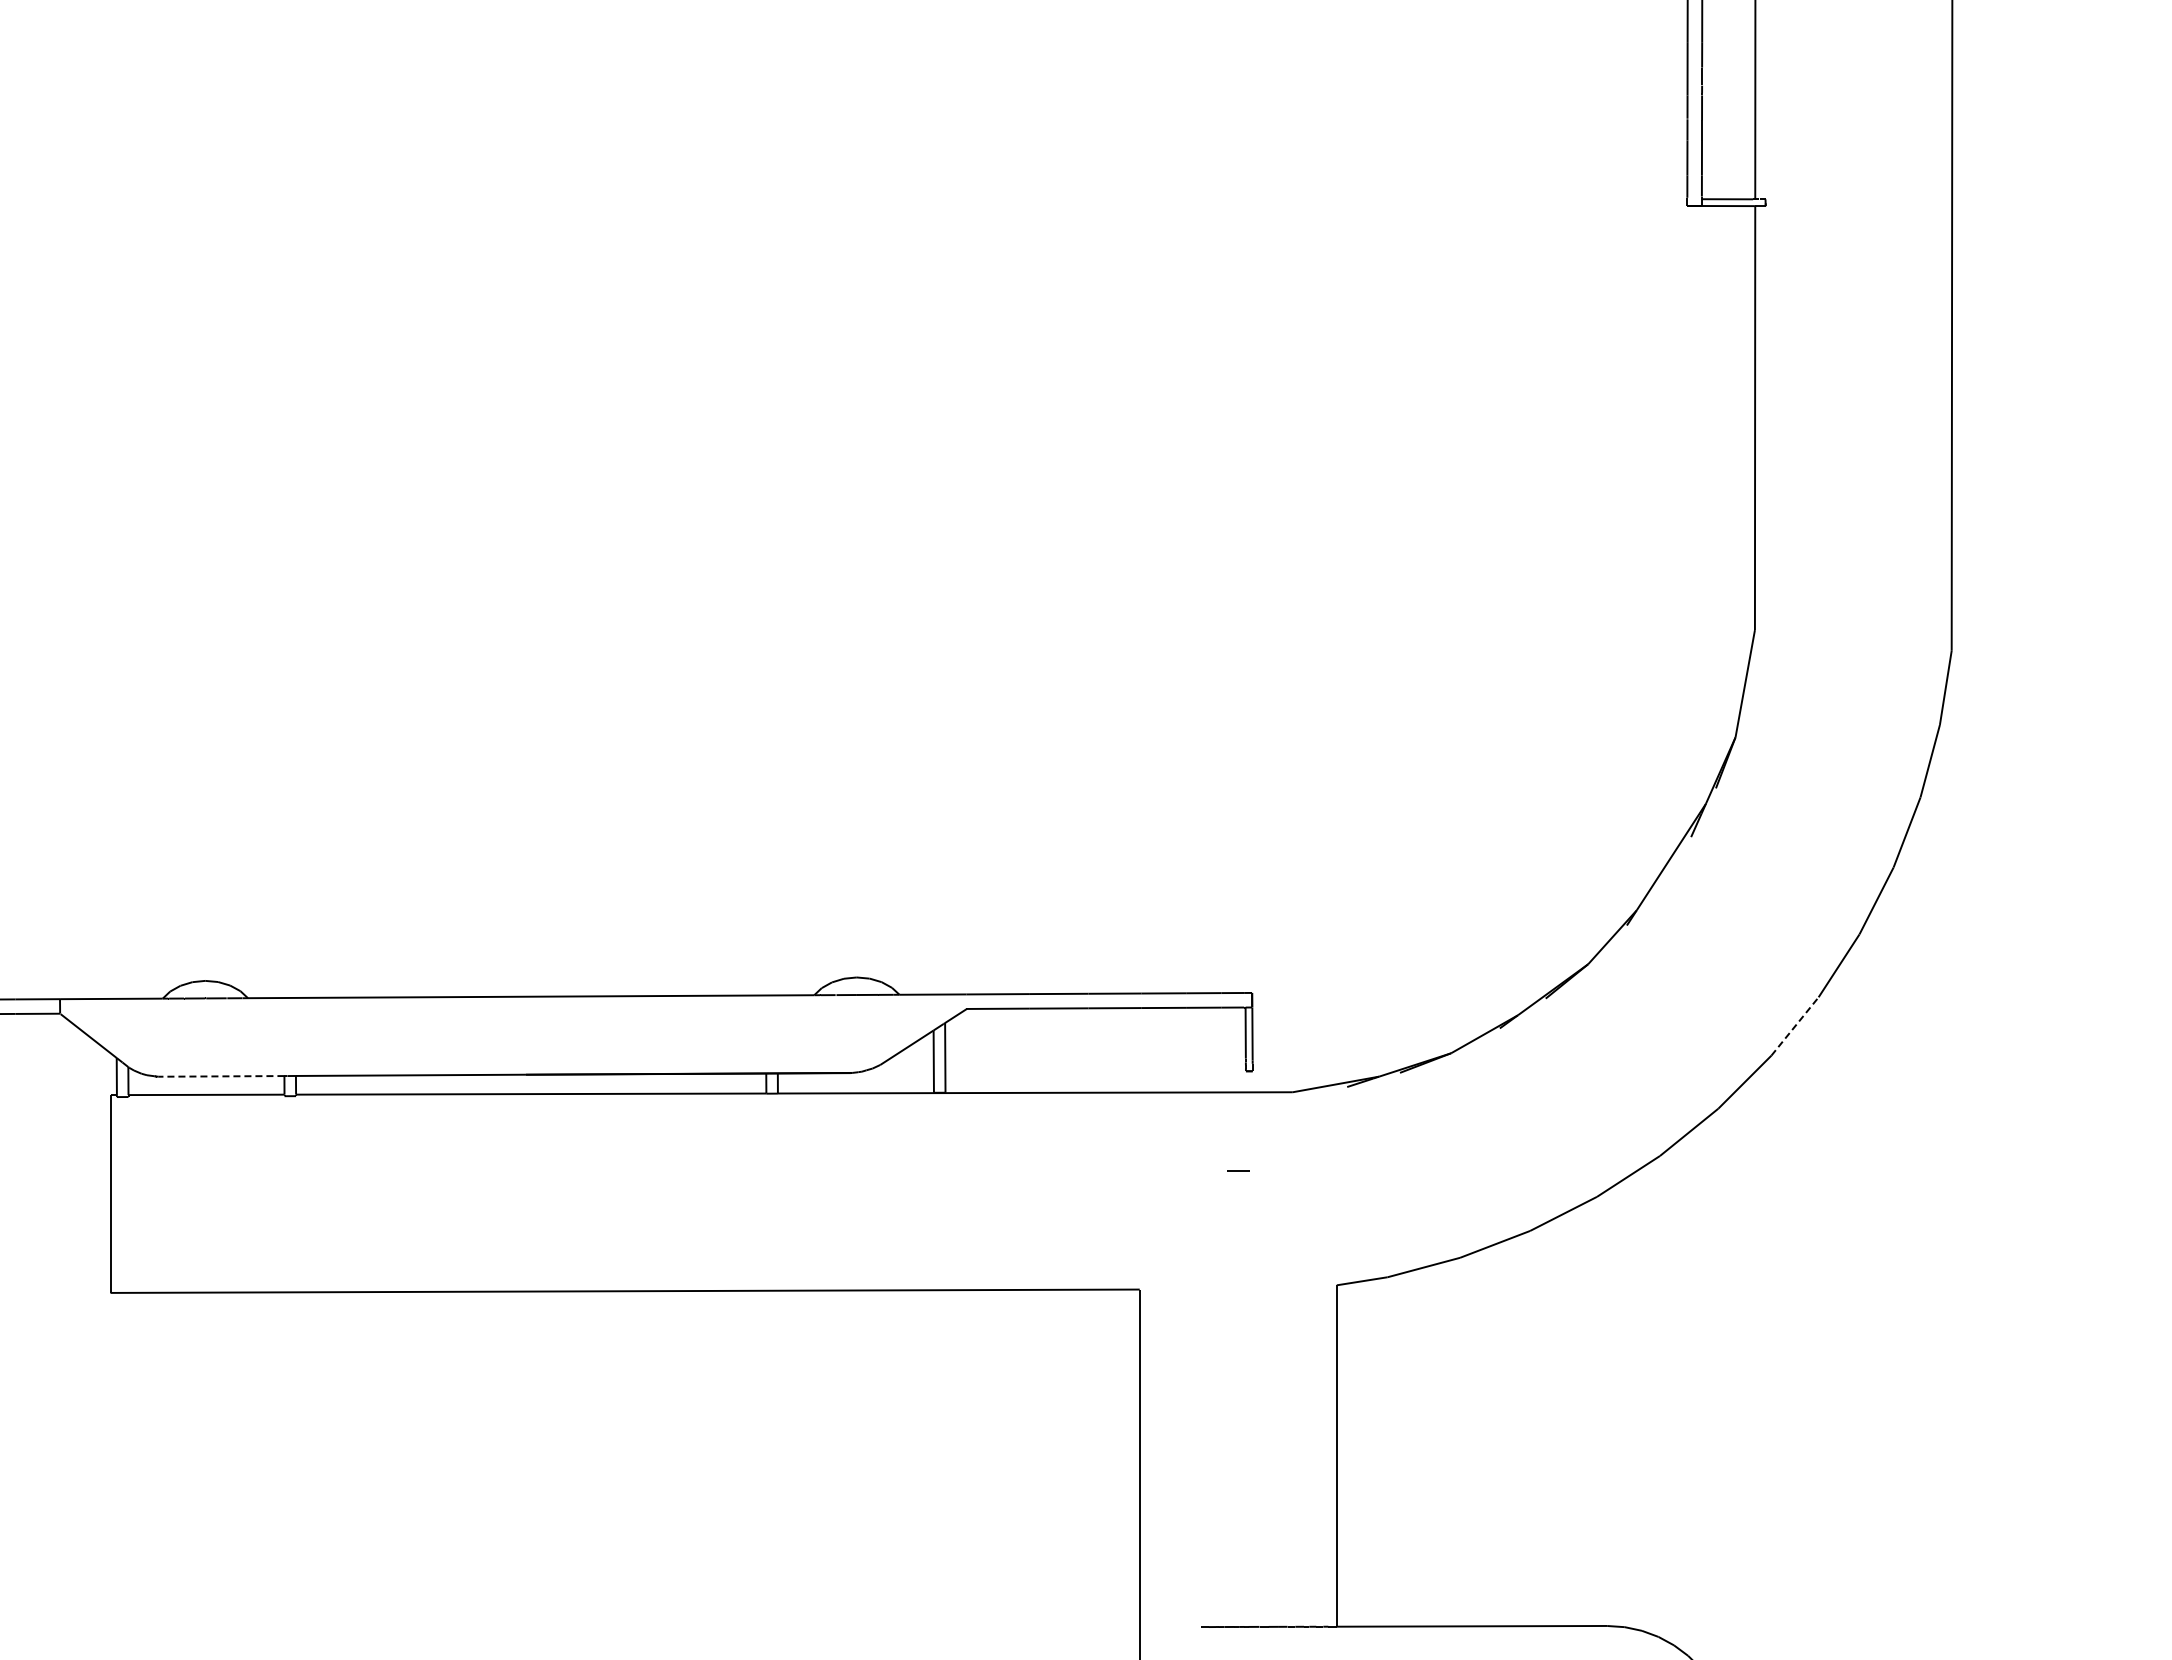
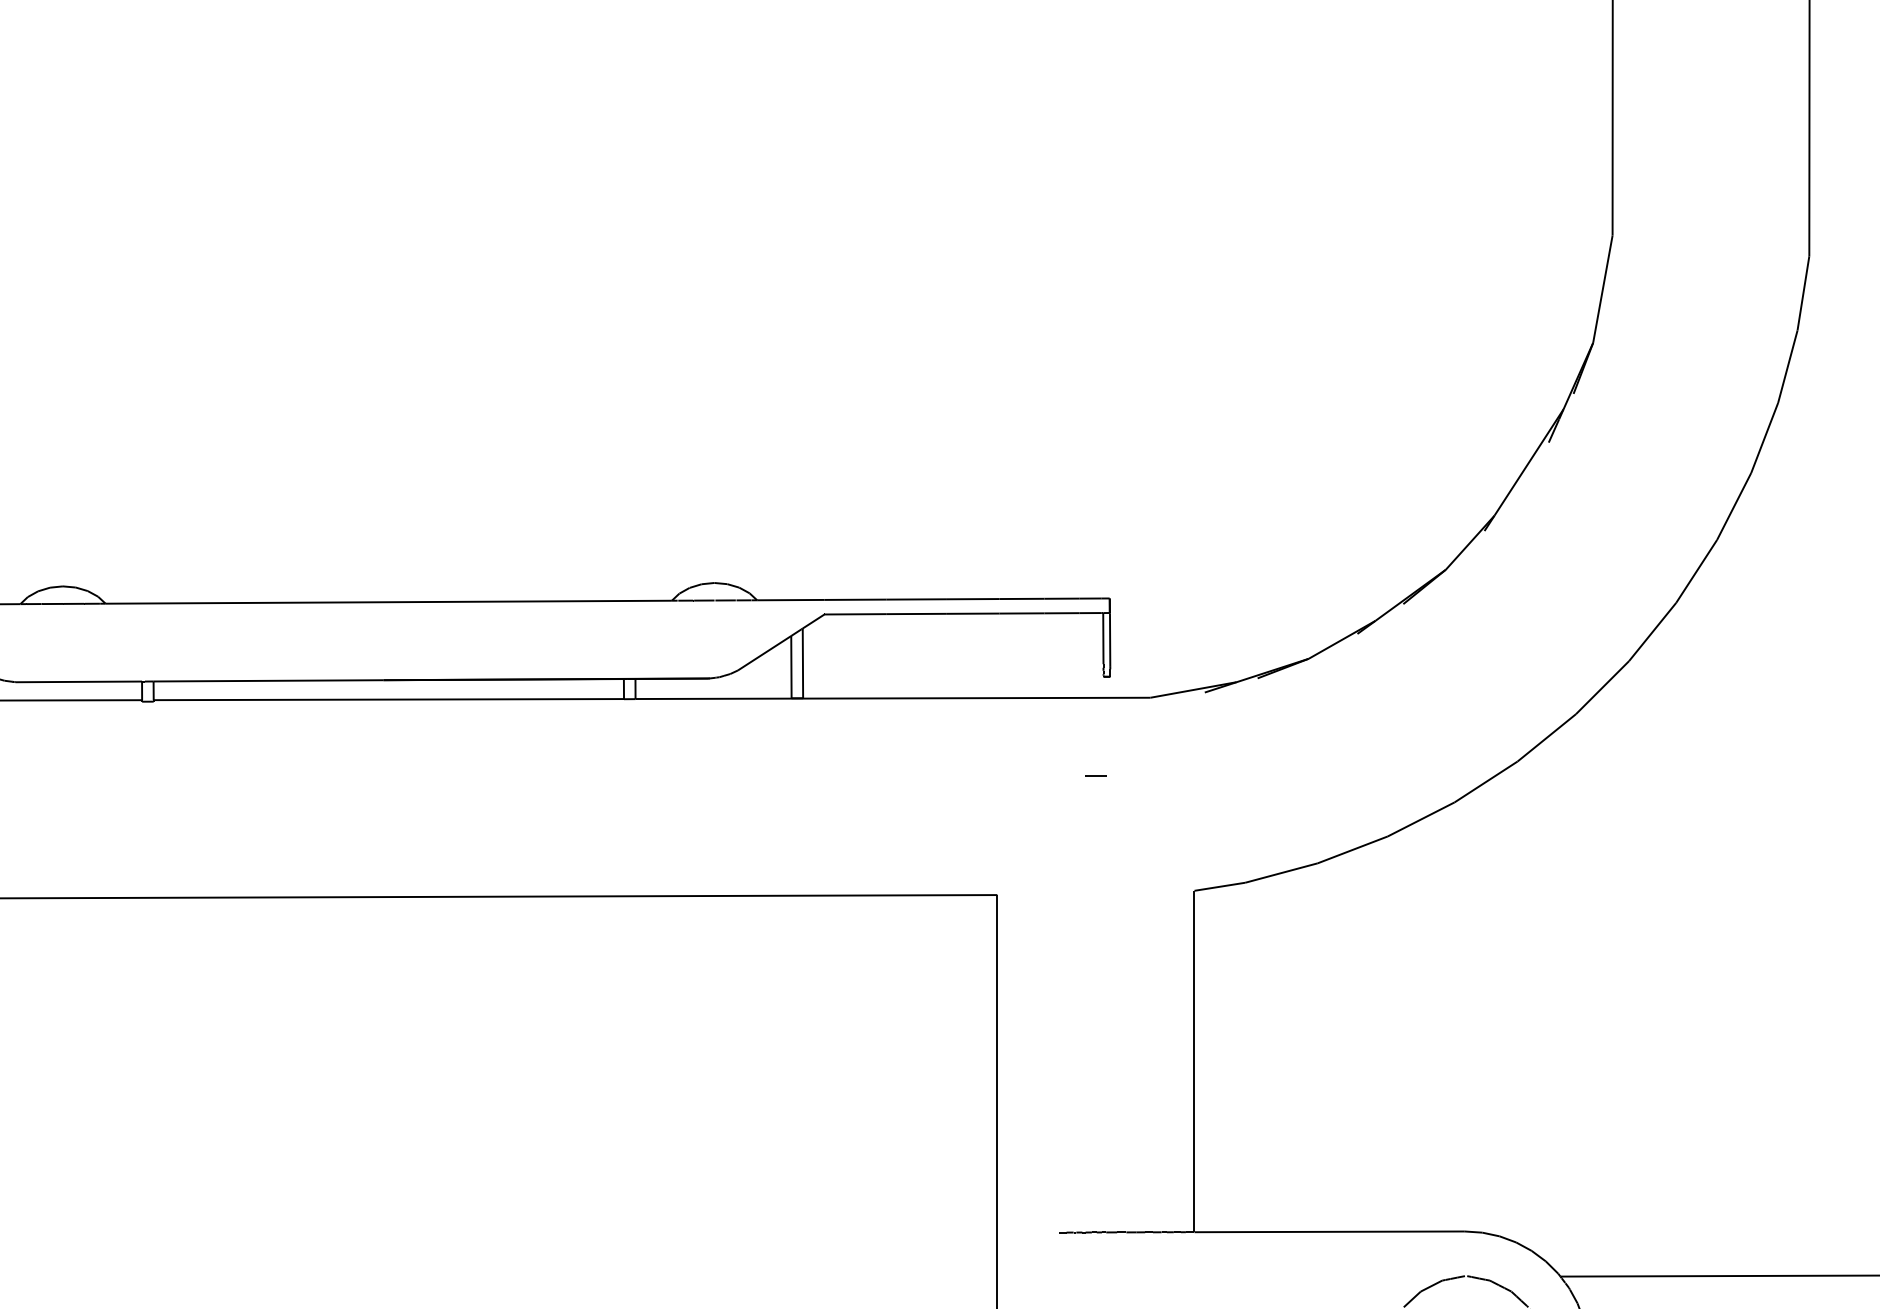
line: (1795, 1026) -> (1653, 632), dashed -> solid
line: (220, 1076) -> (78, 682), dashed -> solid

